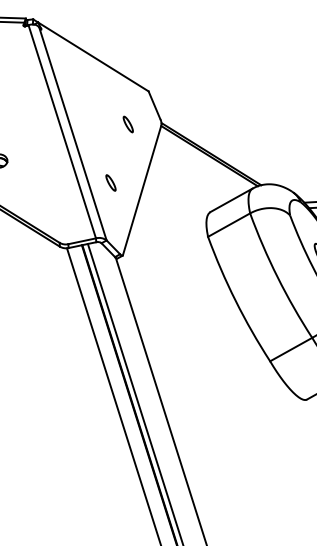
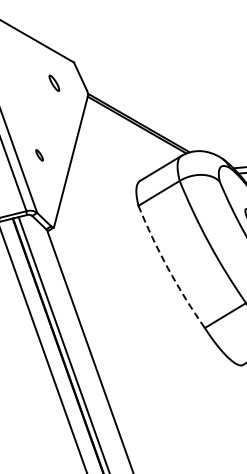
part: (127, 124) -> (53, 83), moved
part: (110, 182) -> (39, 154), size x0.7
arc: (235, 300) -> (168, 268), solid -> dashed

